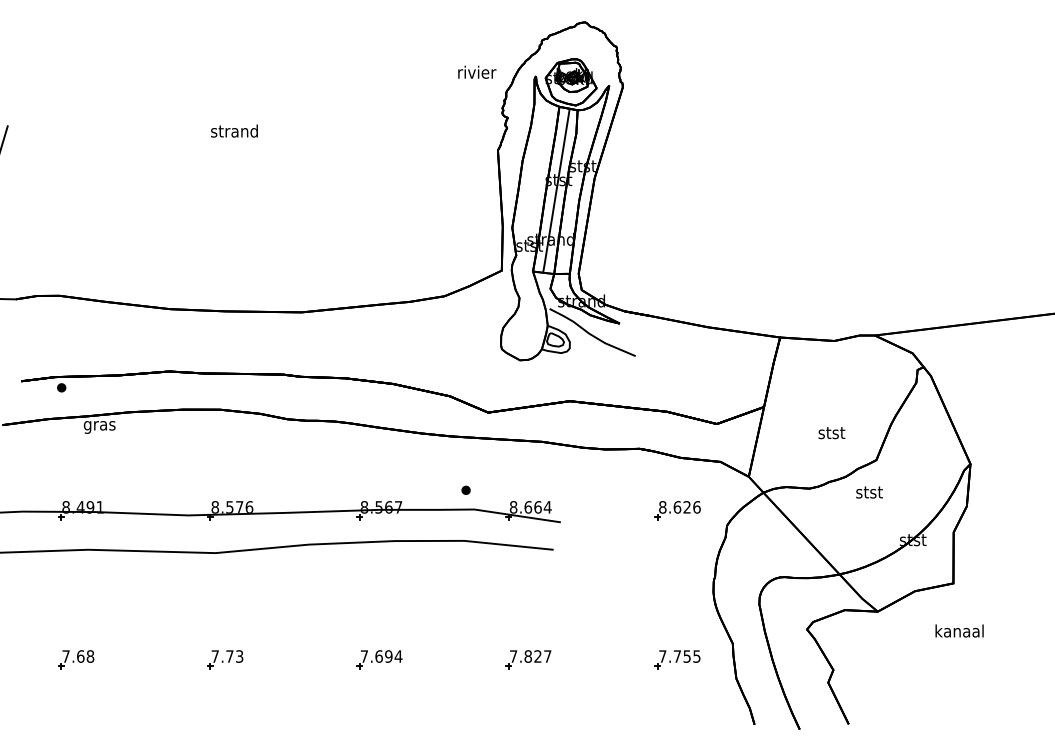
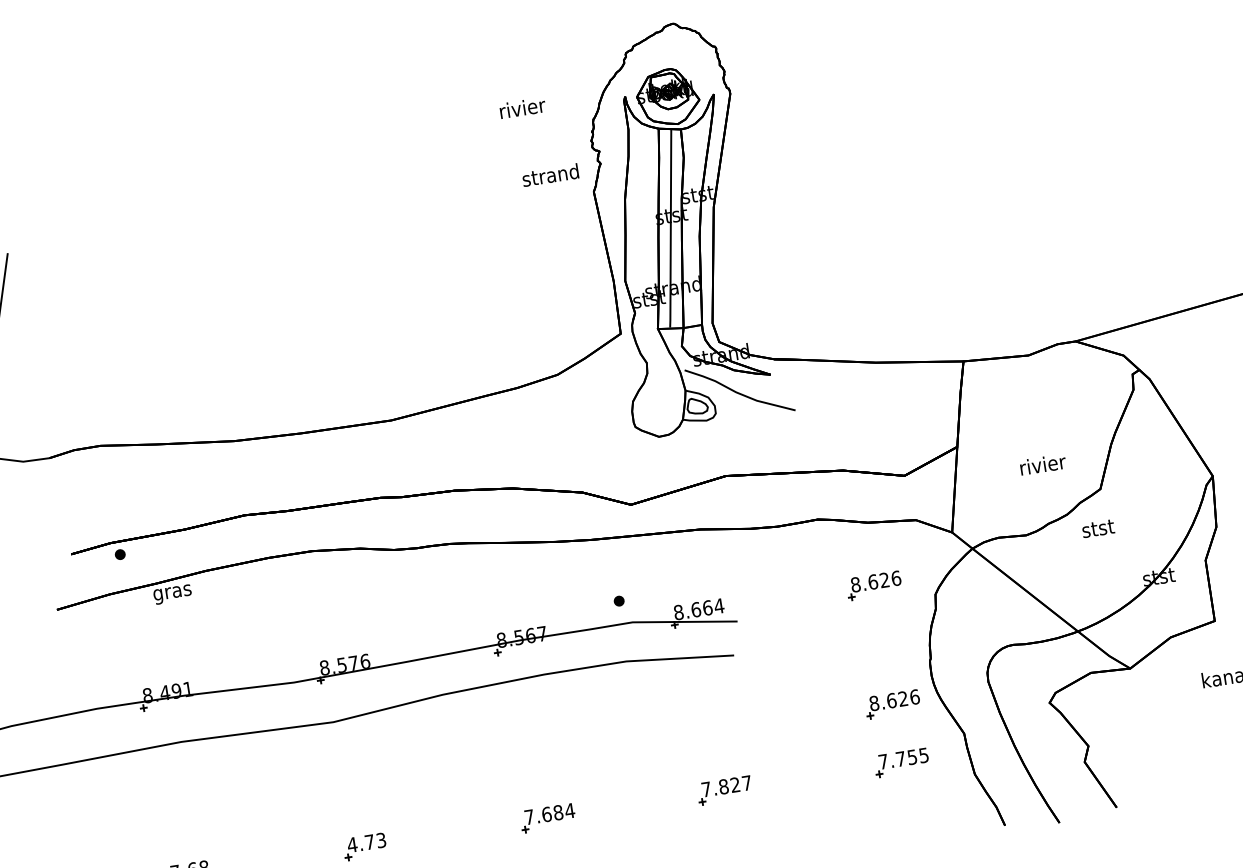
text: (477, 71) -> (522, 107), moved
text: (234, 130) -> (550, 174), moved
text: (832, 432) -> (1043, 464), stst -> rivier
part: (677, 610) -> (892, 704), added
text: (215, 656) -> (352, 844), 7.73 -> 4.73
text: (388, 656) -> (557, 812), 7.694 -> 7.684

